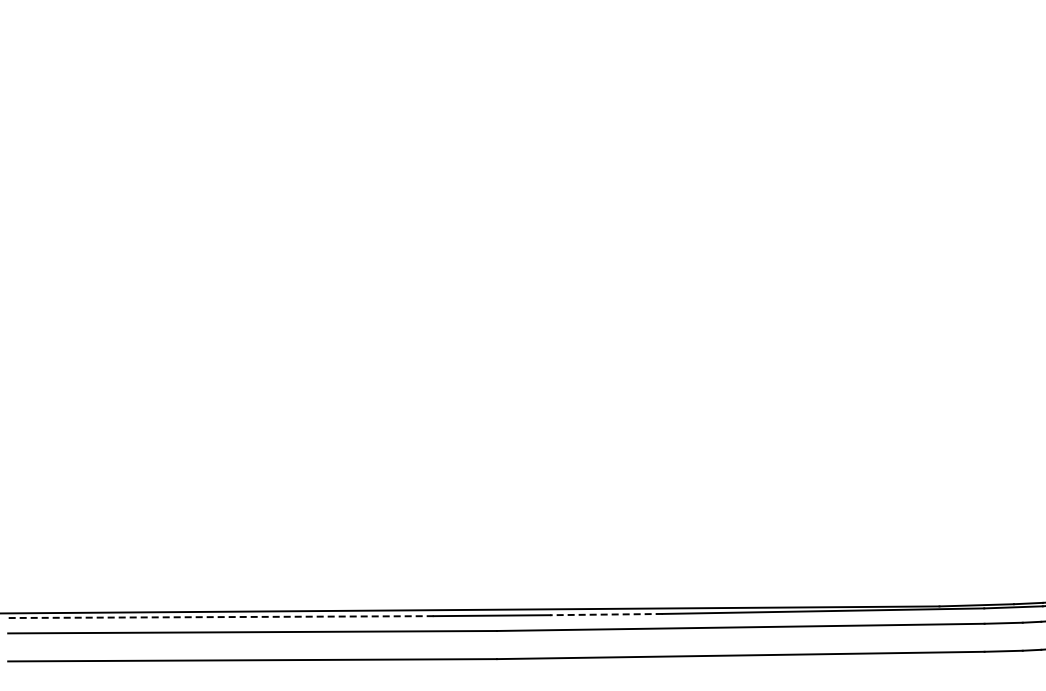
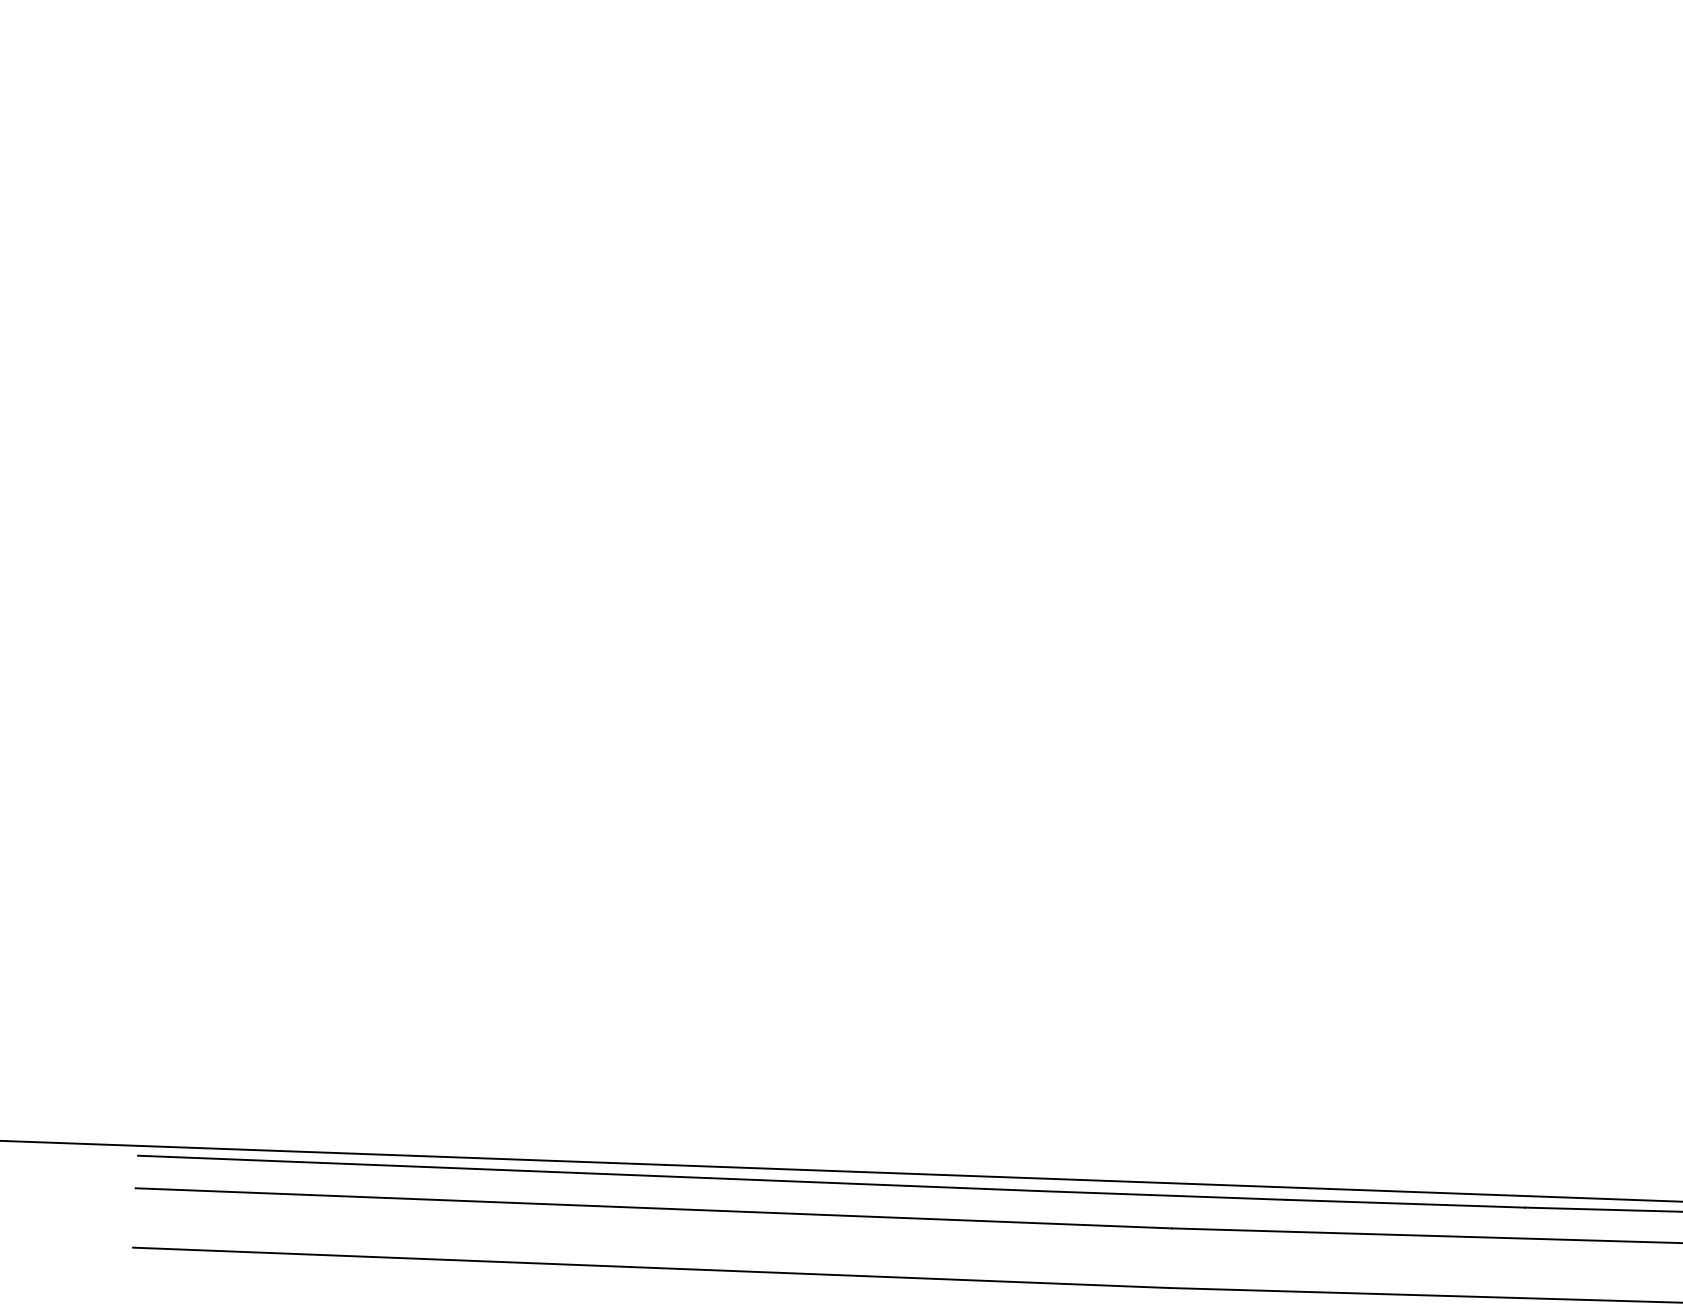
line: (605, 614) -> (1403, 1203), dashed -> solid
line: (221, 617) -> (589, 1174), dashed -> solid

